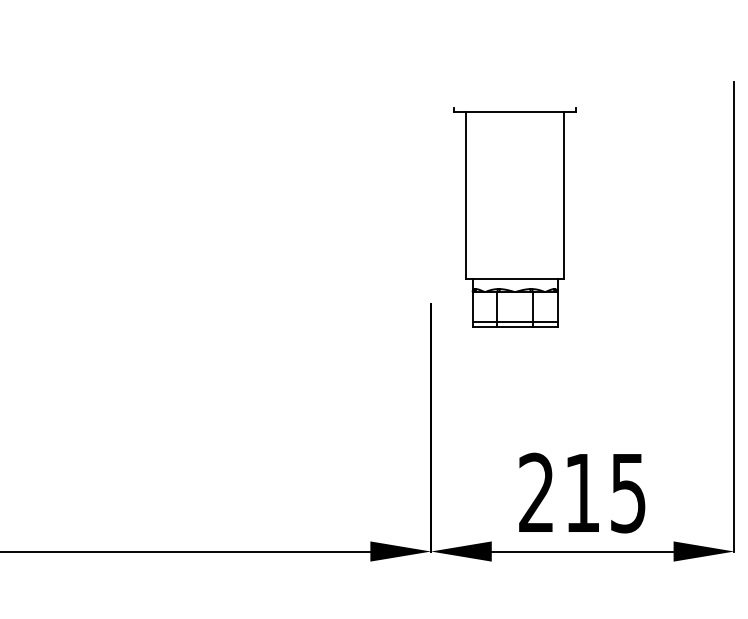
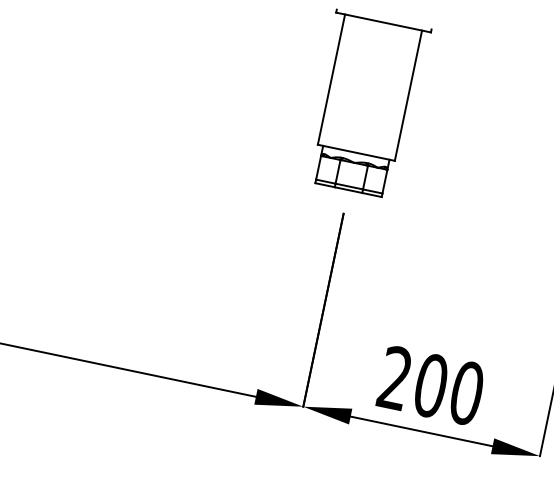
part: (514, 217) -> (365, 104), moved
text: (605, 492) -> (449, 389), 215 -> 200

